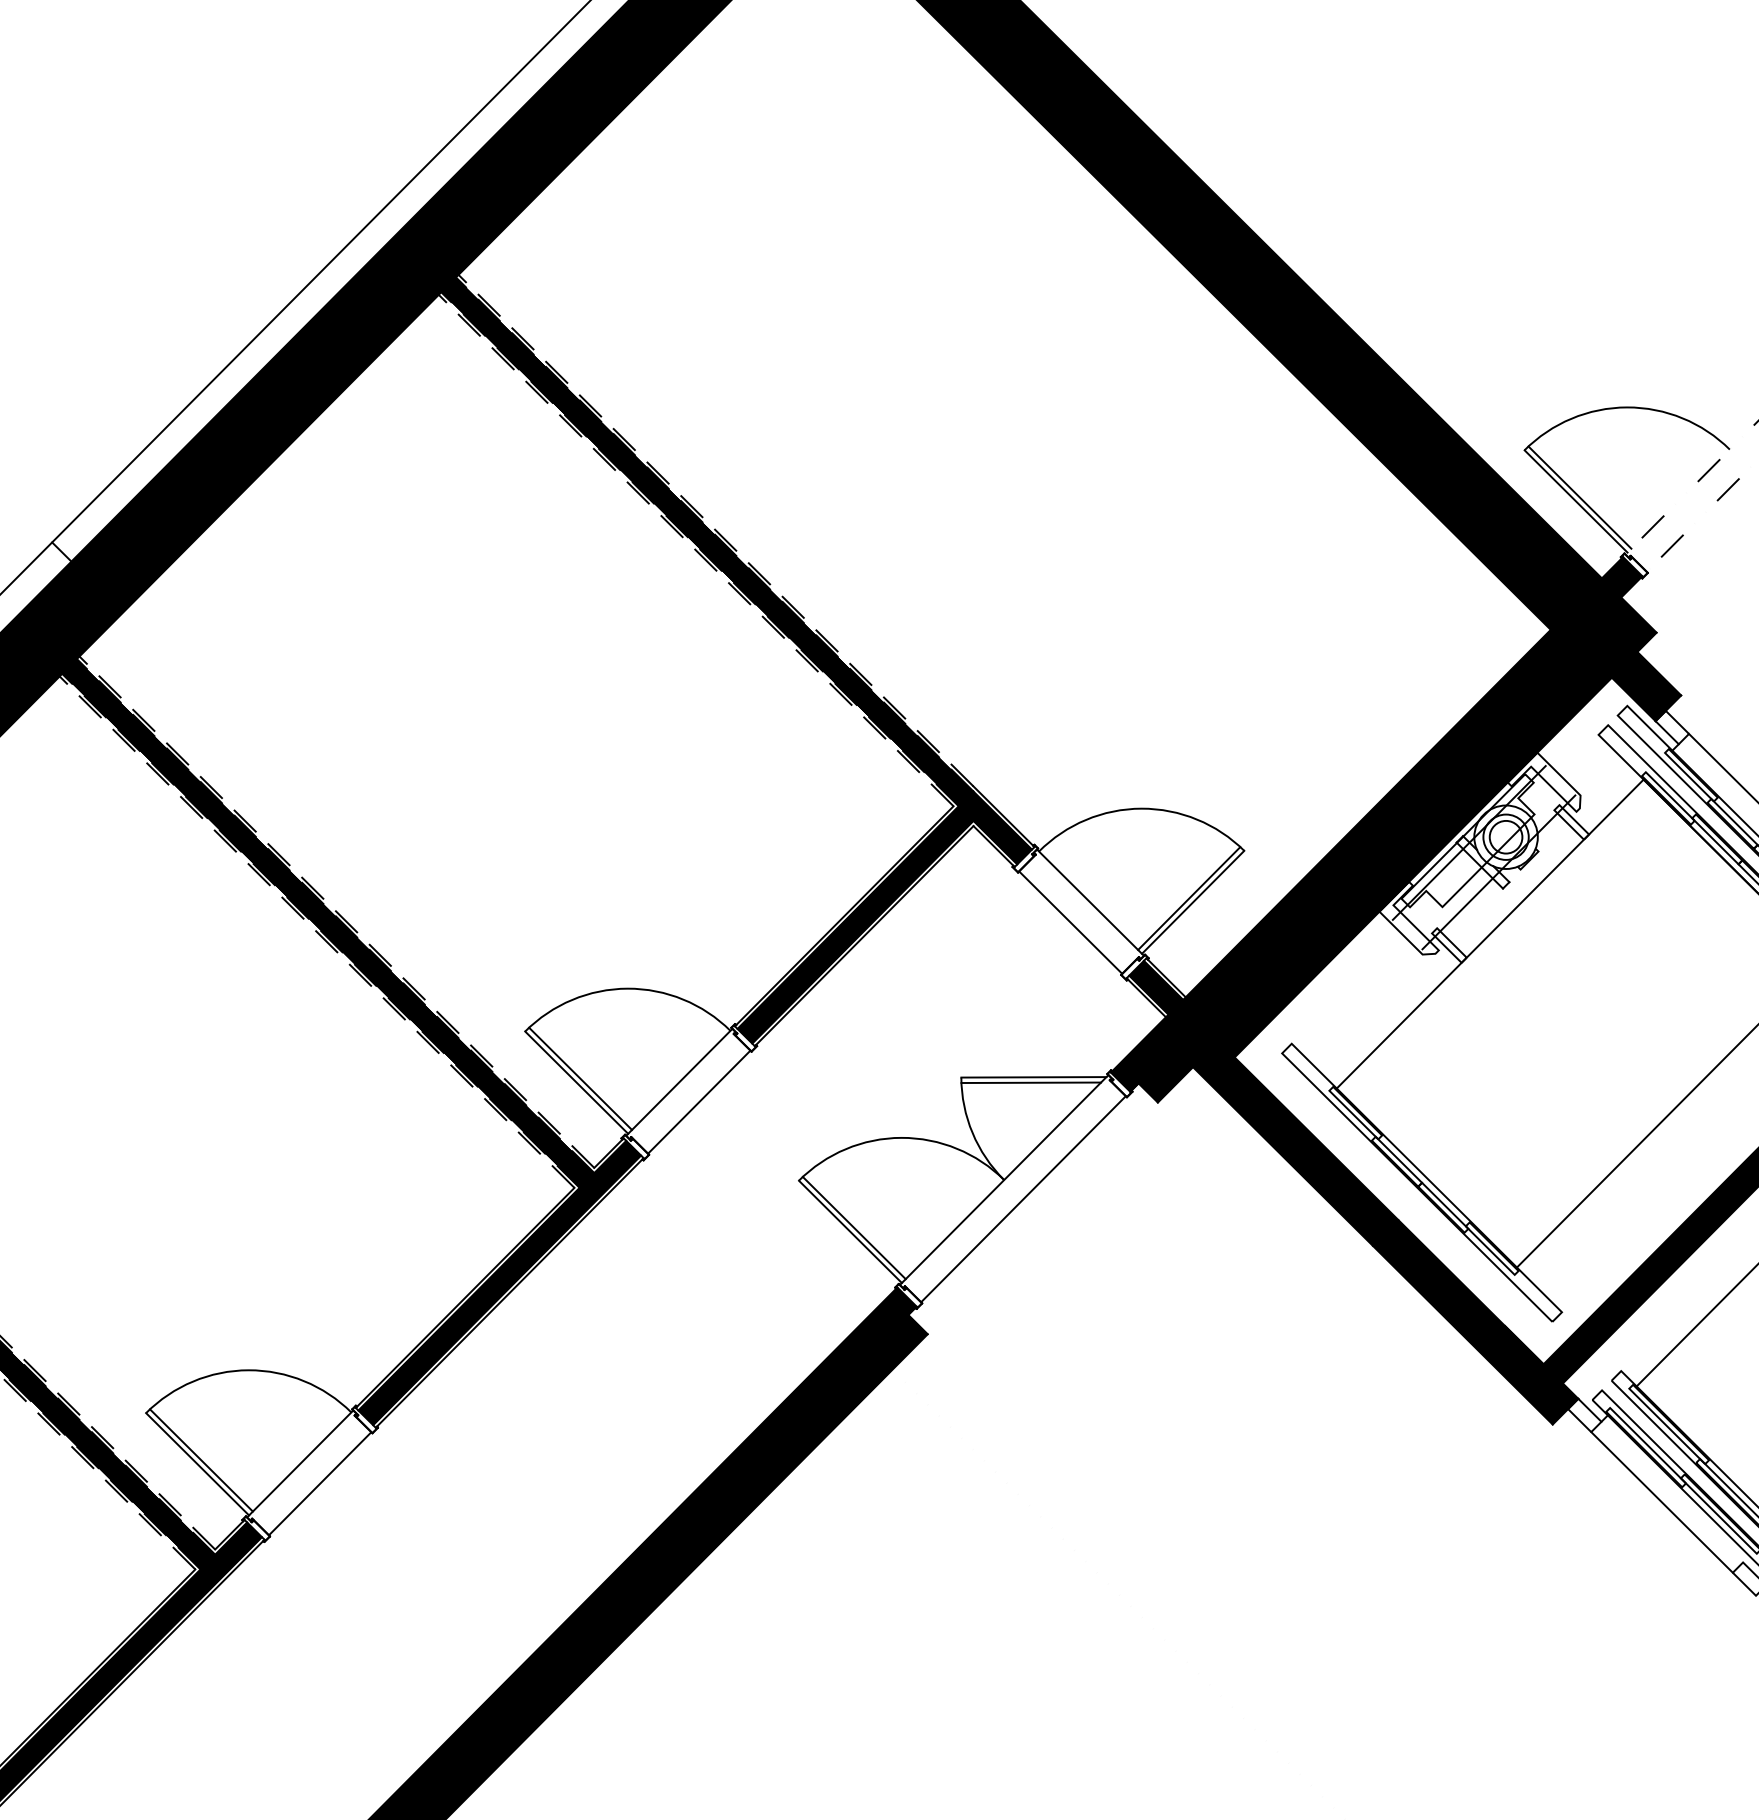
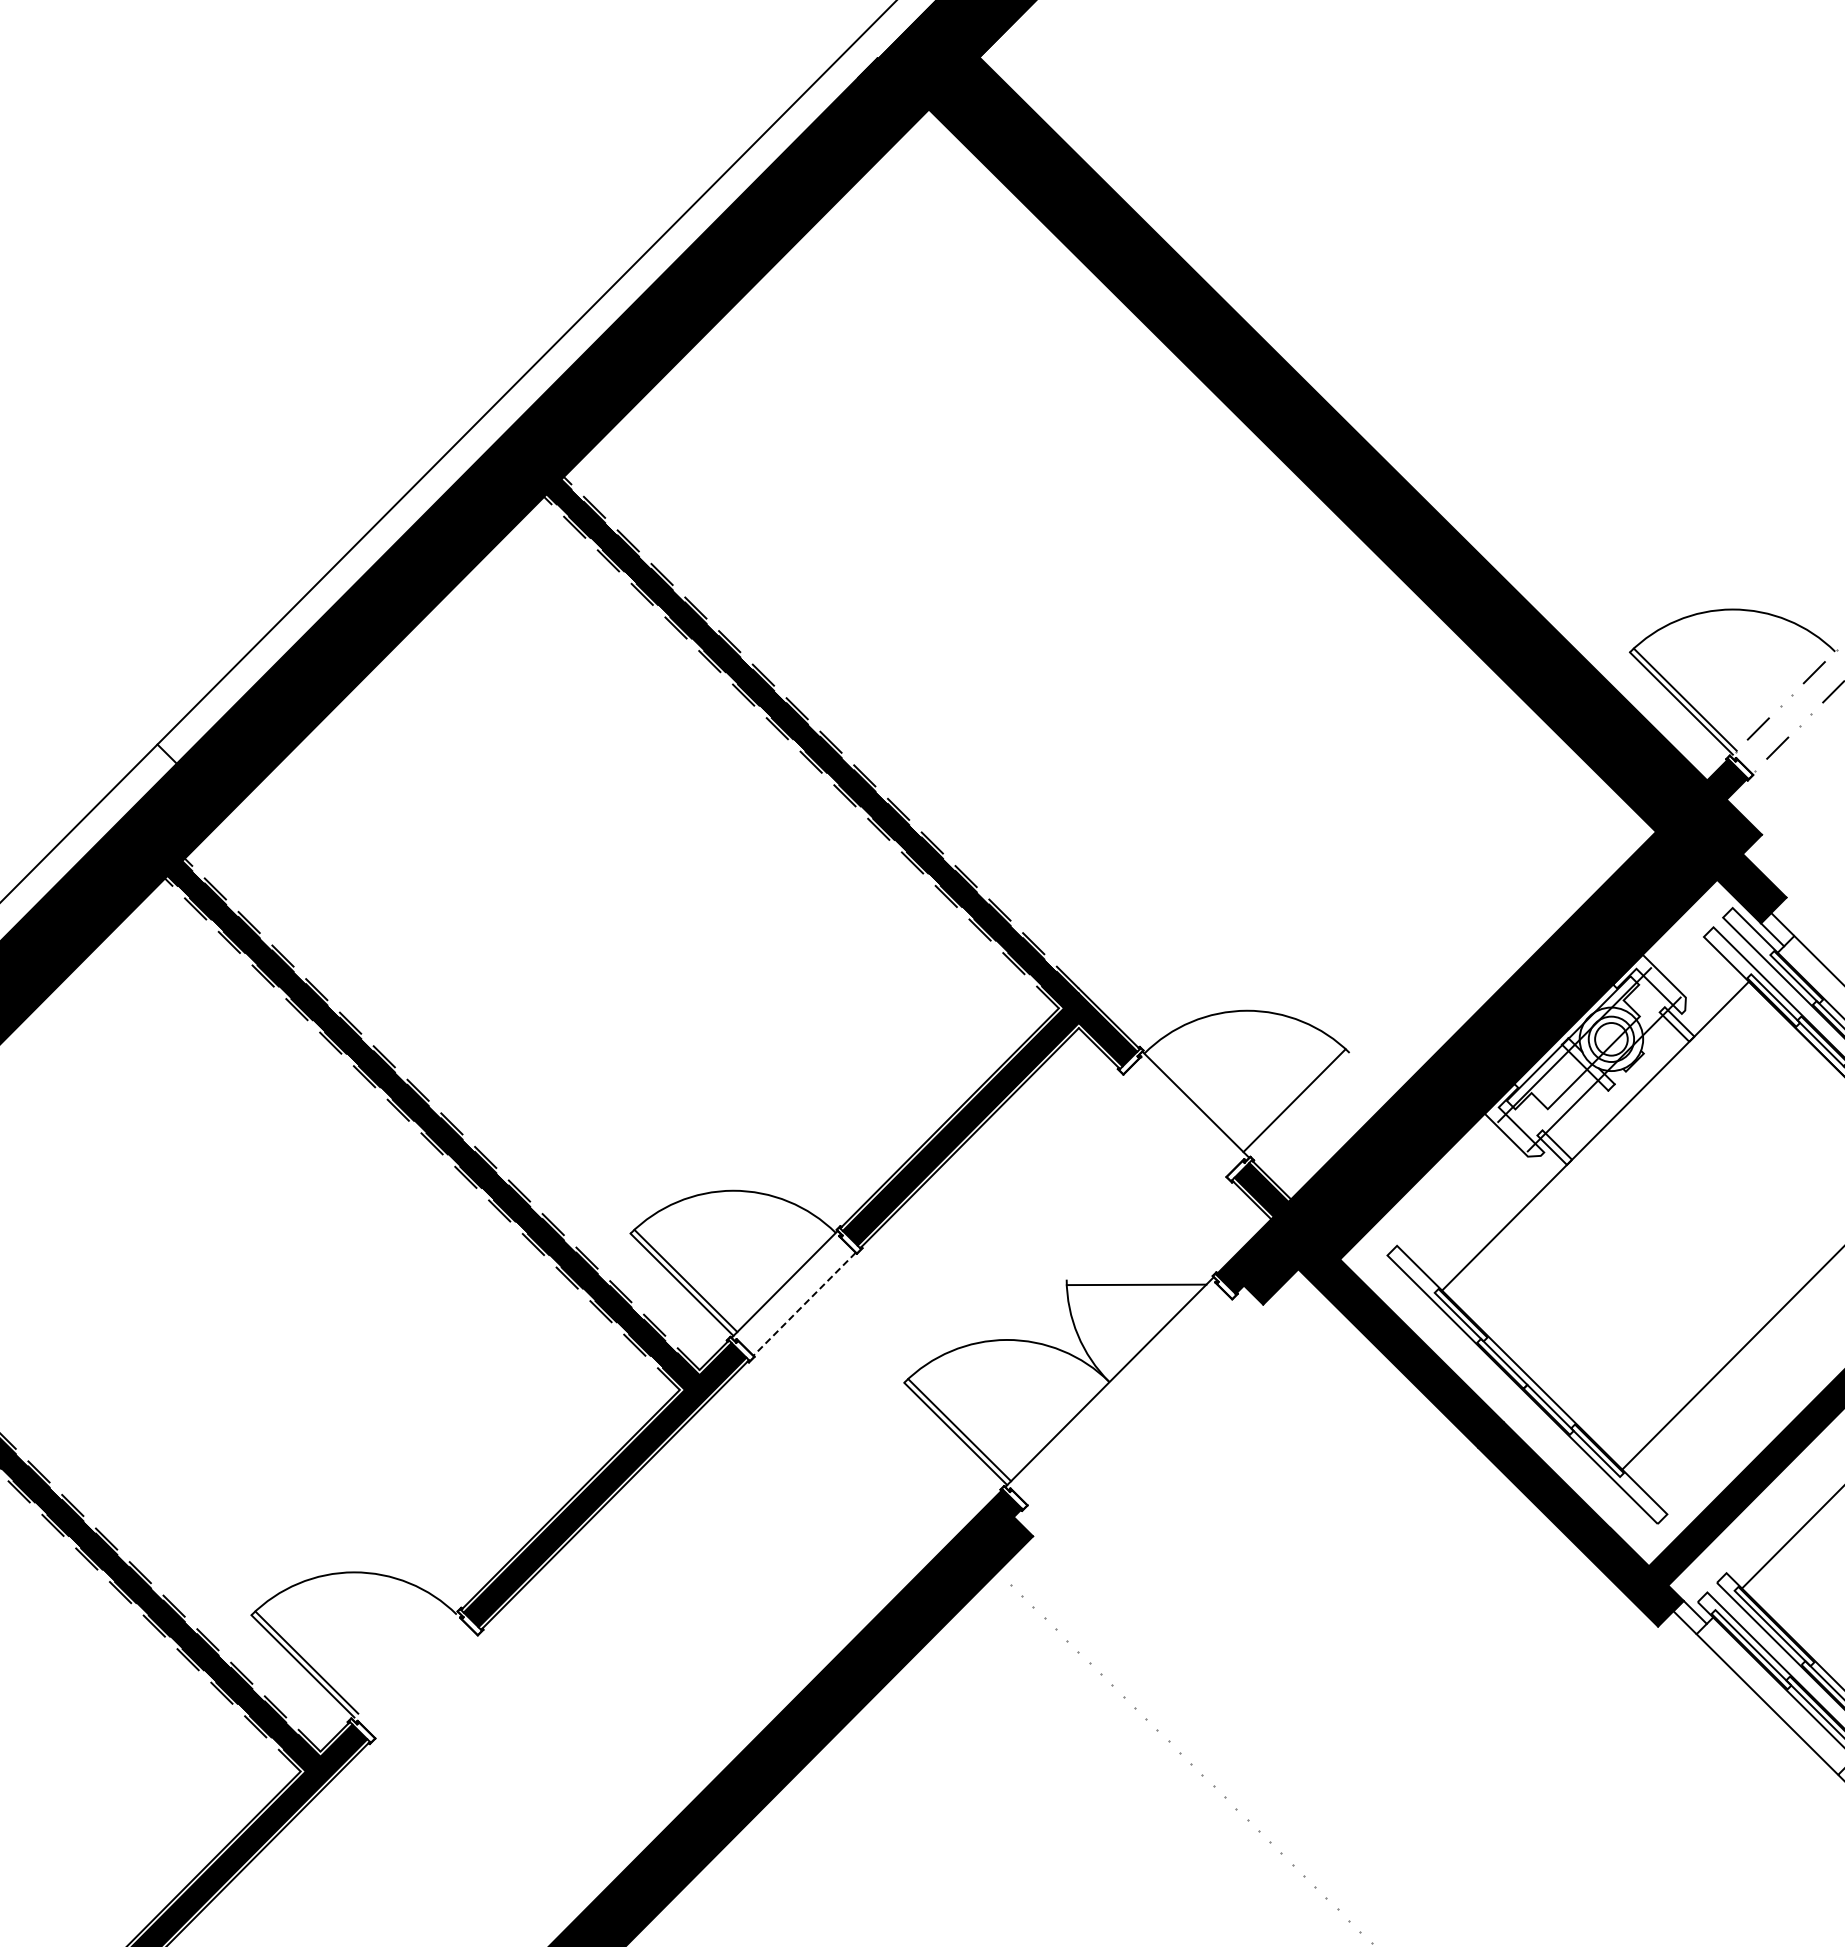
line: (1193, 901) -> (1298, 1103), removed
line: (1070, 922) -> (1175, 1124), removed
line: (1033, 1077) -> (1138, 1279), removed
line: (699, 1102) -> (804, 1304), solid -> dashed
line: (1023, 1199) -> (1128, 1401), removed
line: (300, 1463) -> (405, 1665), removed
line: (320, 1483) -> (425, 1685), removed

